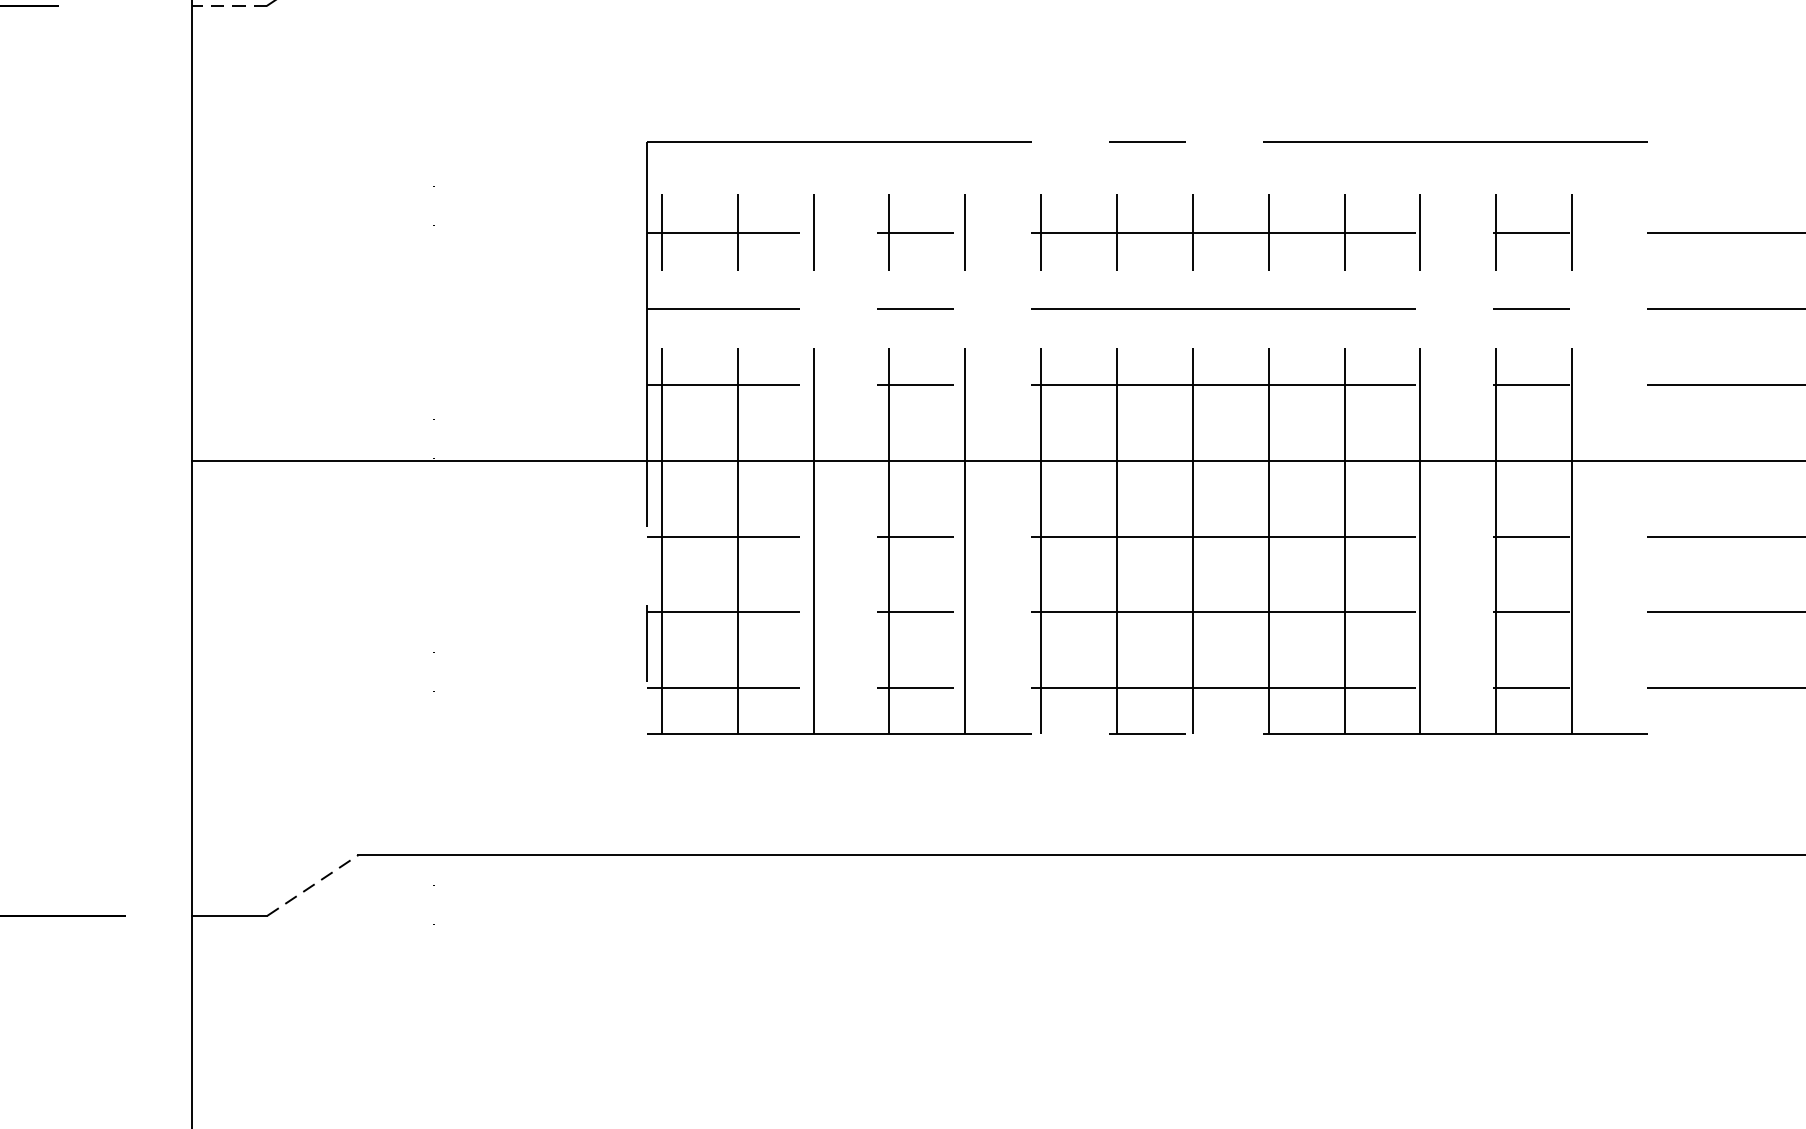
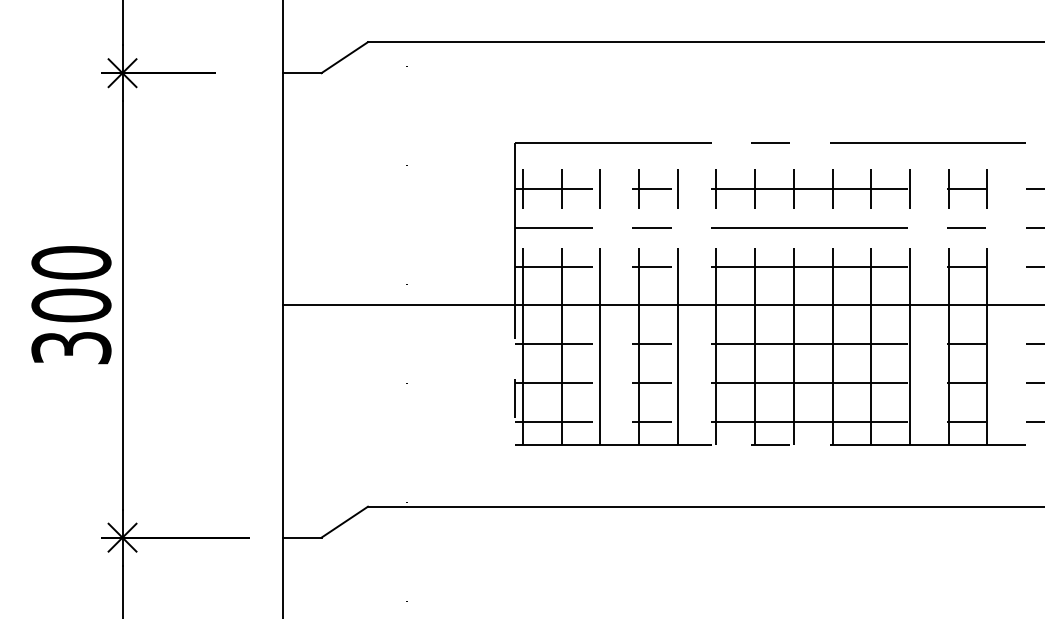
line: (228, 6) -> (301, 73), dashed -> solid
line: (312, 886) -> (344, 522), dashed -> solid

